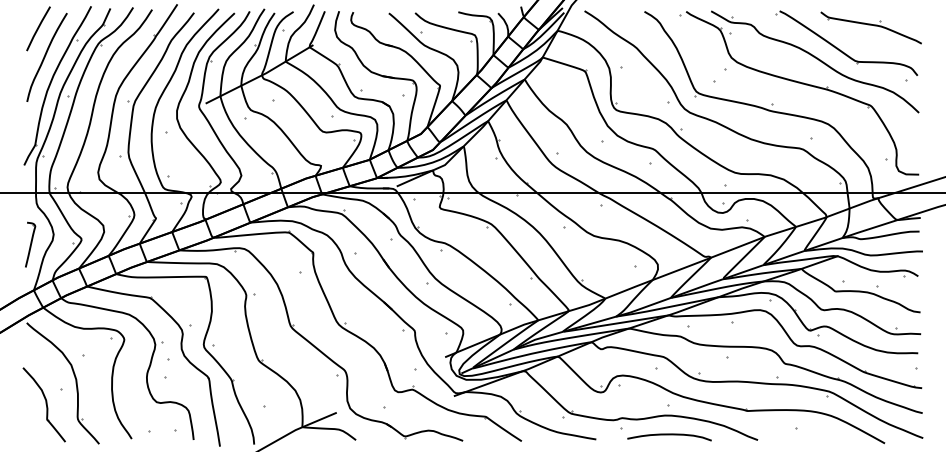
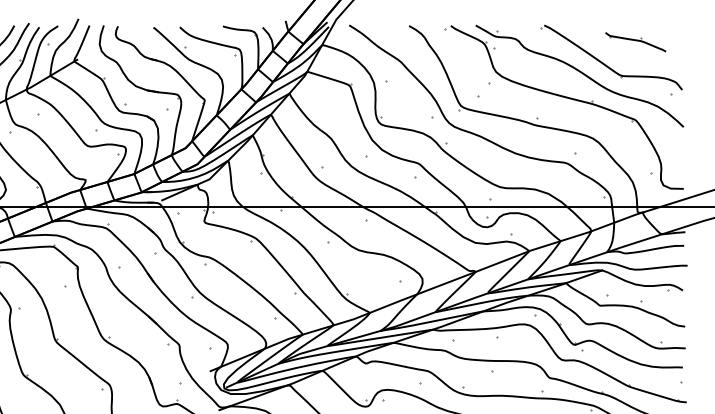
part: (870, 27) -> (635, 41), size x0.6

